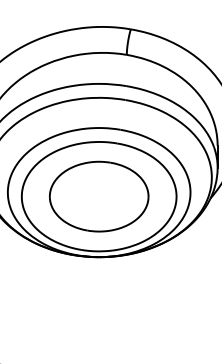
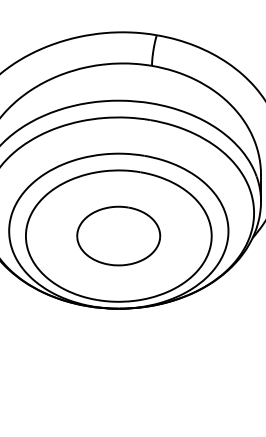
part: (98, 196) -> (118, 235), size x0.7

